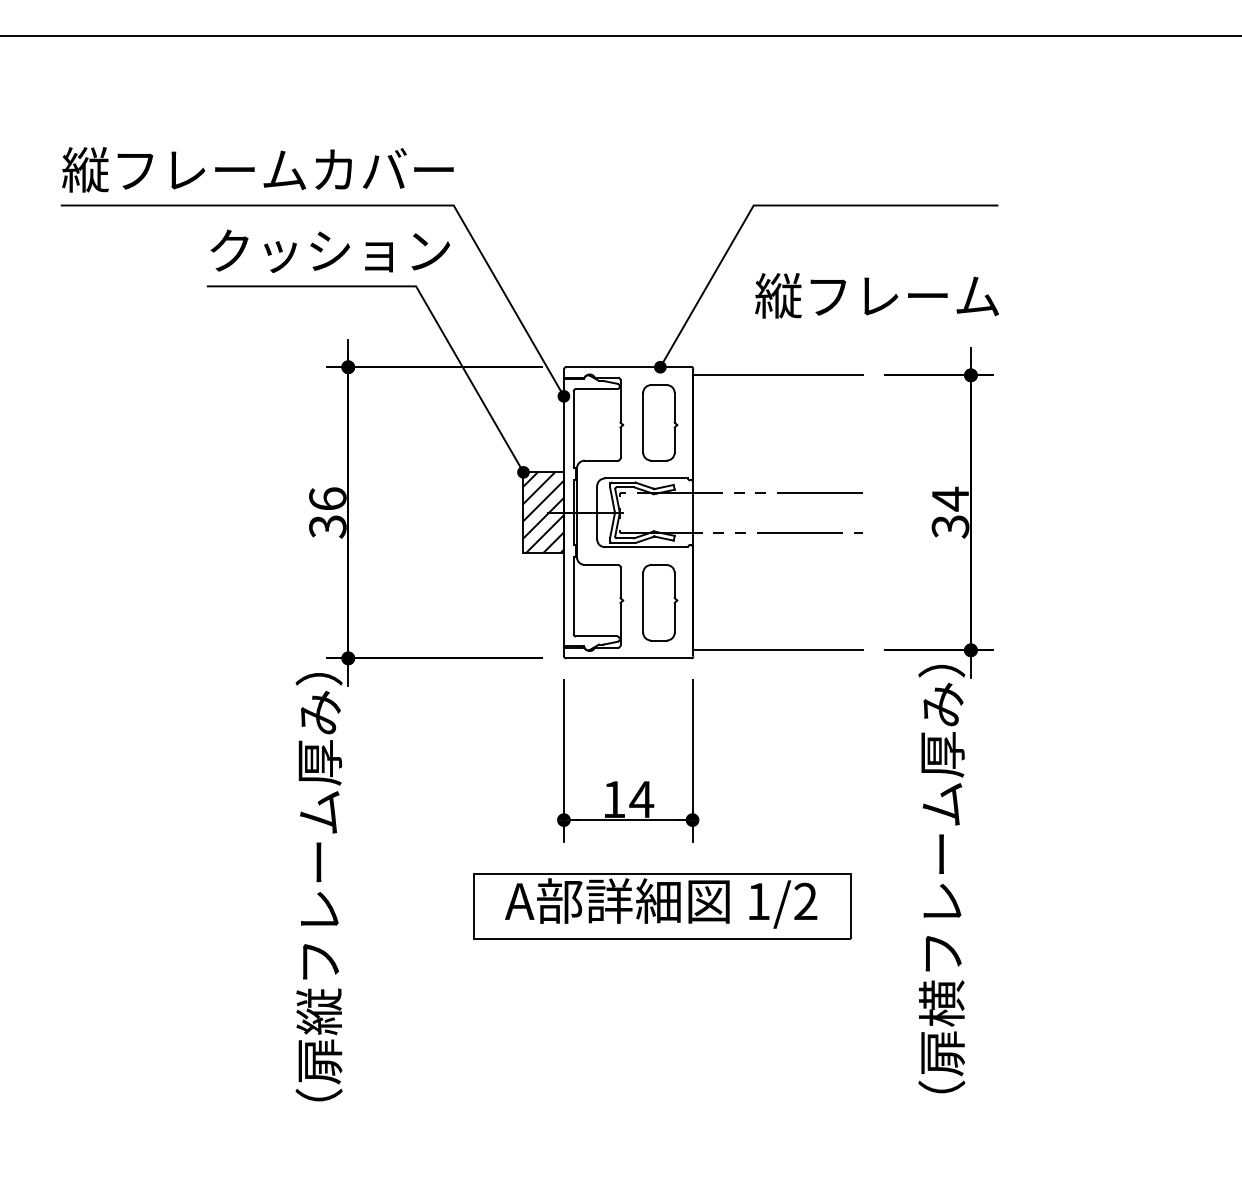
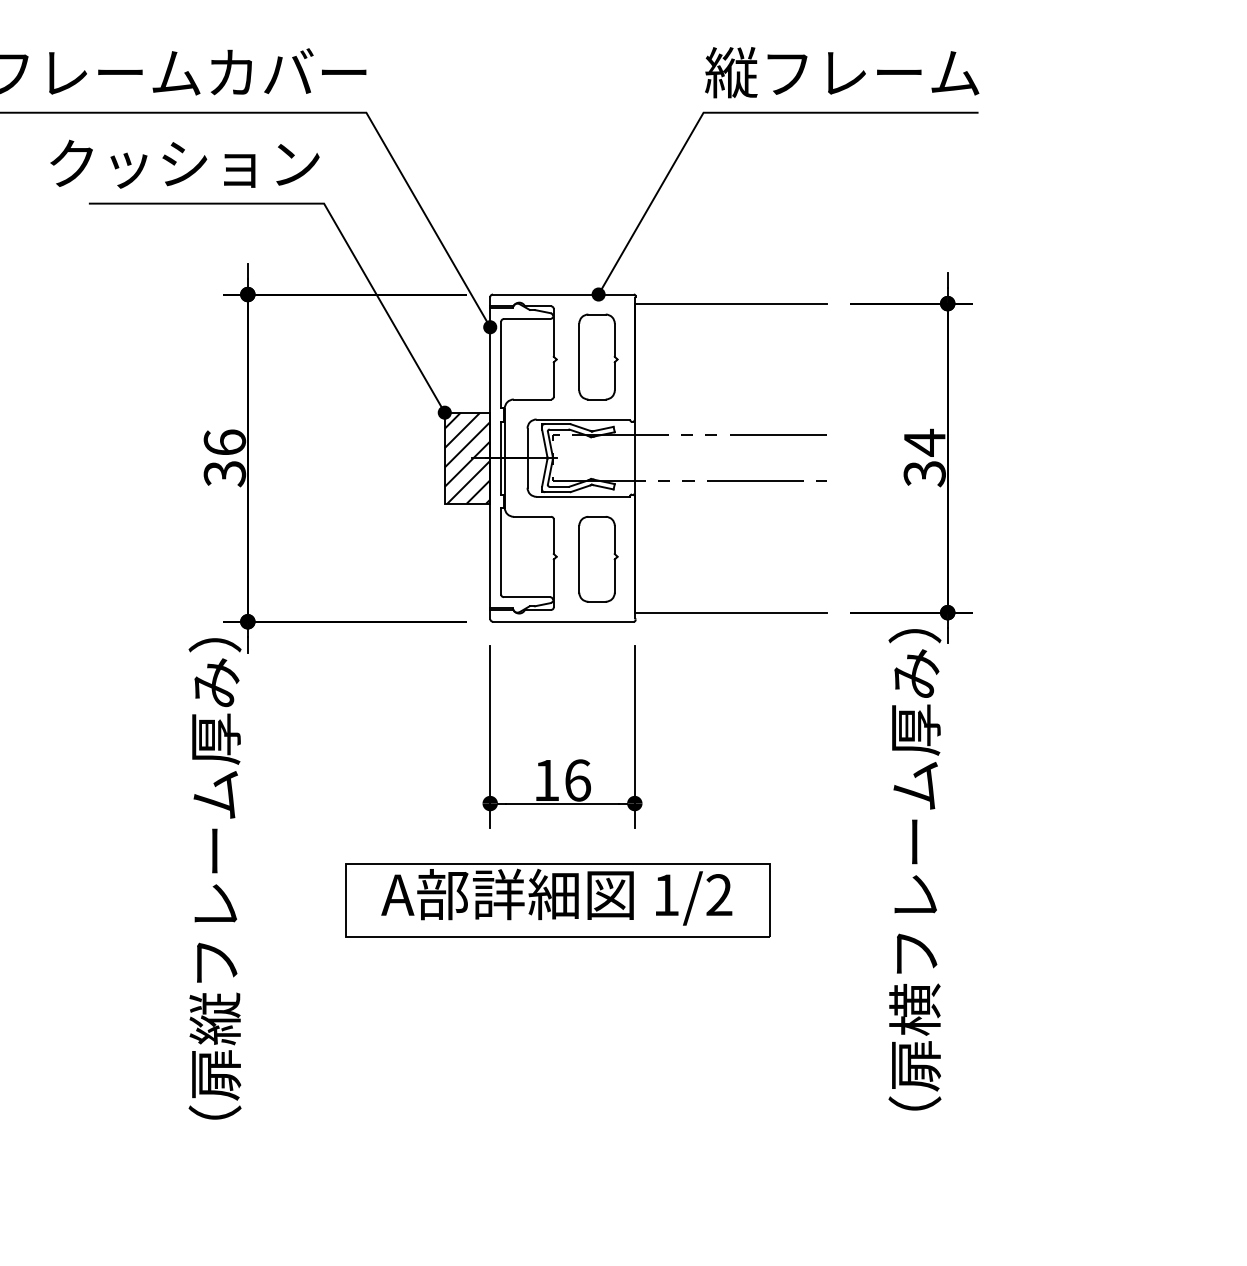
text: (329, 251) -> (184, 164), moved
text: (876, 295) -> (841, 72), moved
text: (641, 799) -> (577, 780), 14 -> 16
part: (662, 906) -> (558, 900), moved

